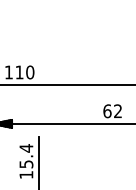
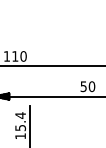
text: (112, 111) -> (87, 86), 62 -> 50

